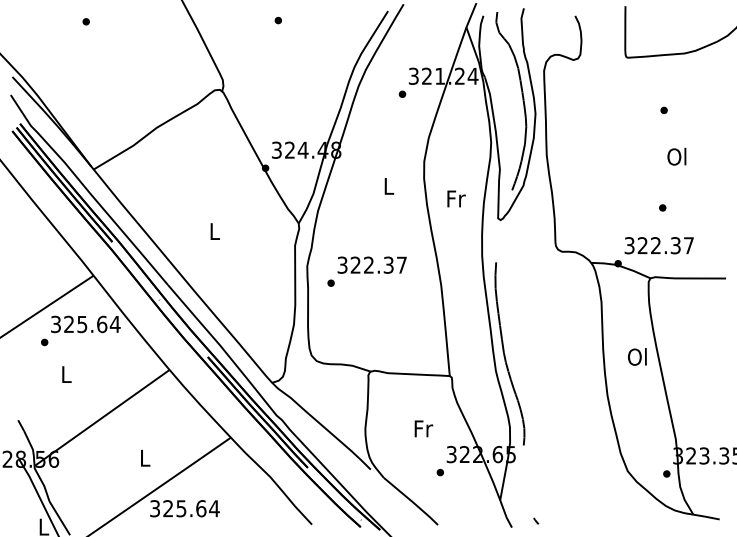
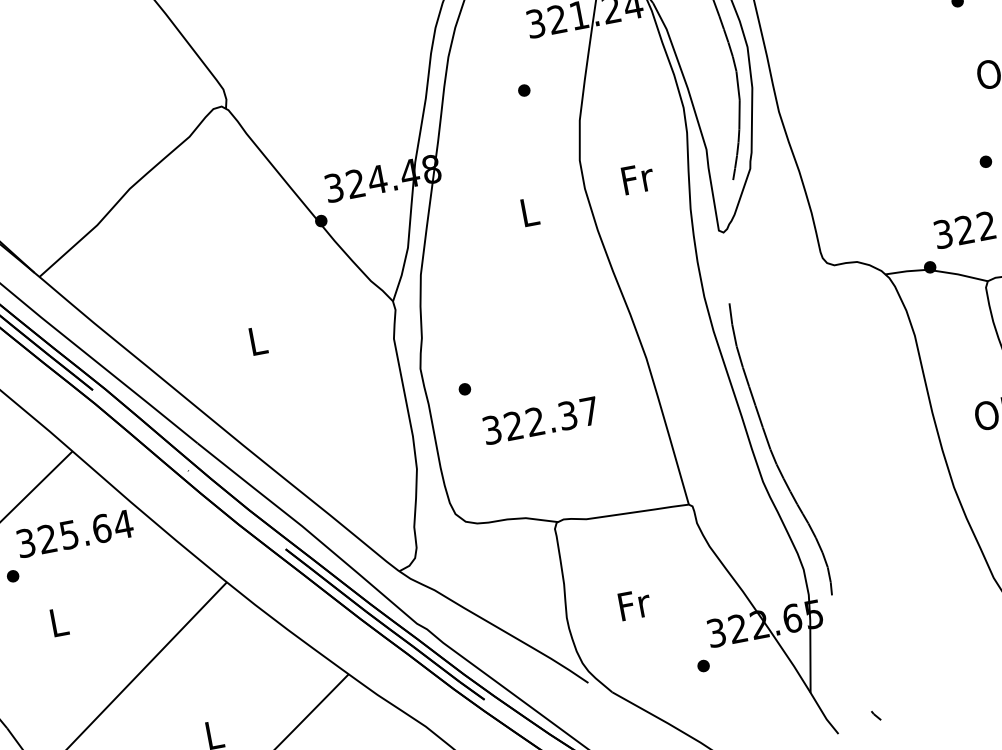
part: (402, 93) -> (524, 89), moved
text: (456, 198) -> (638, 178), moved
text: (371, 264) -> (539, 419), moved
text: (423, 428) -> (634, 604), moved

